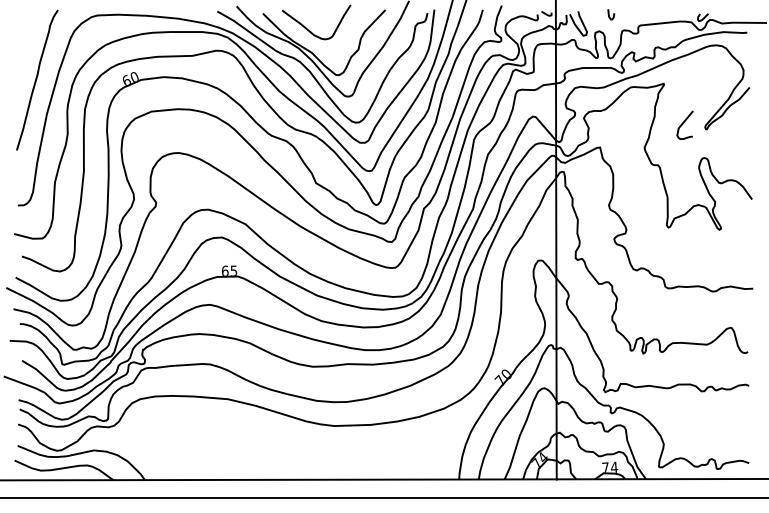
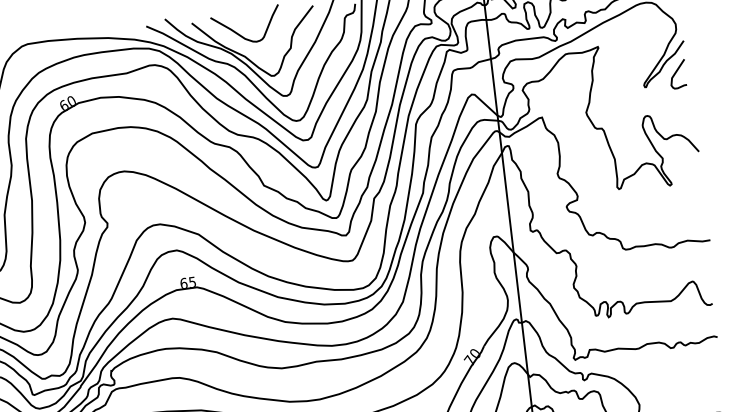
curve: (684, 123) -> (677, 72), moved

